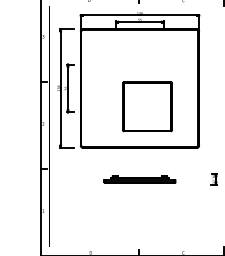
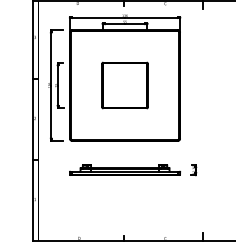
part: (146, 106) -> (124, 85), moved
part: (139, 178) -> (124, 169), size x1.67

